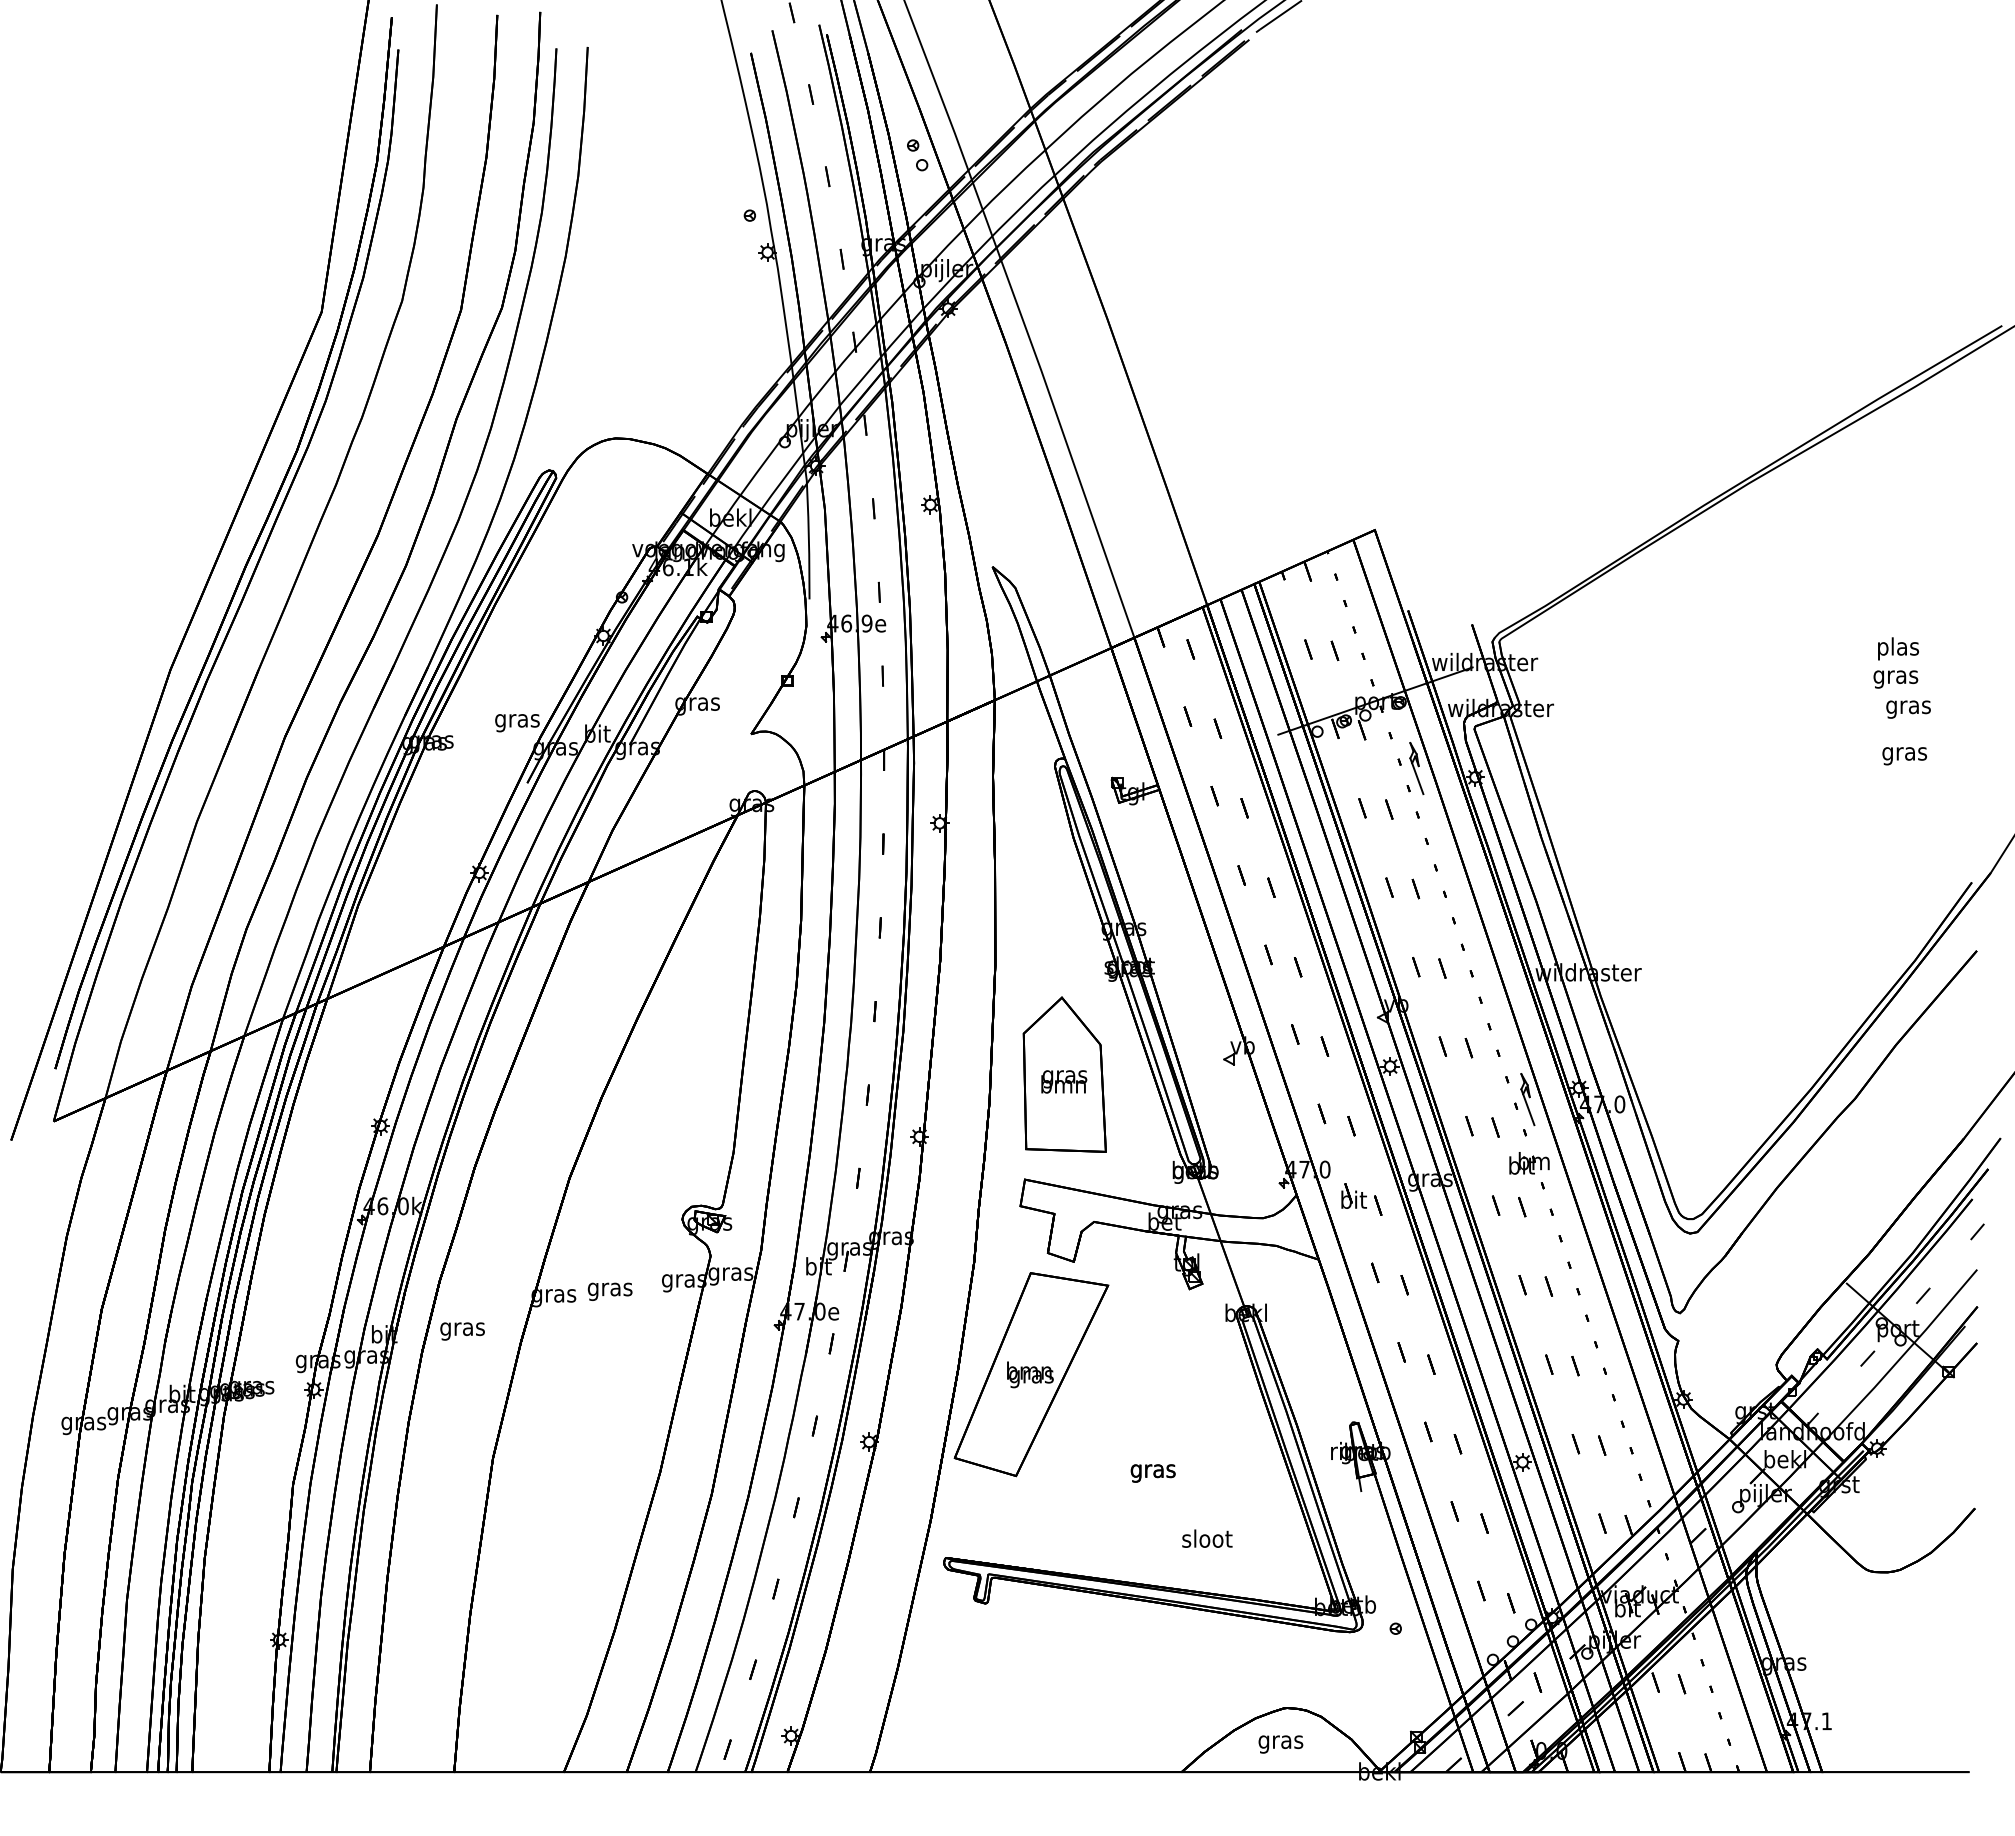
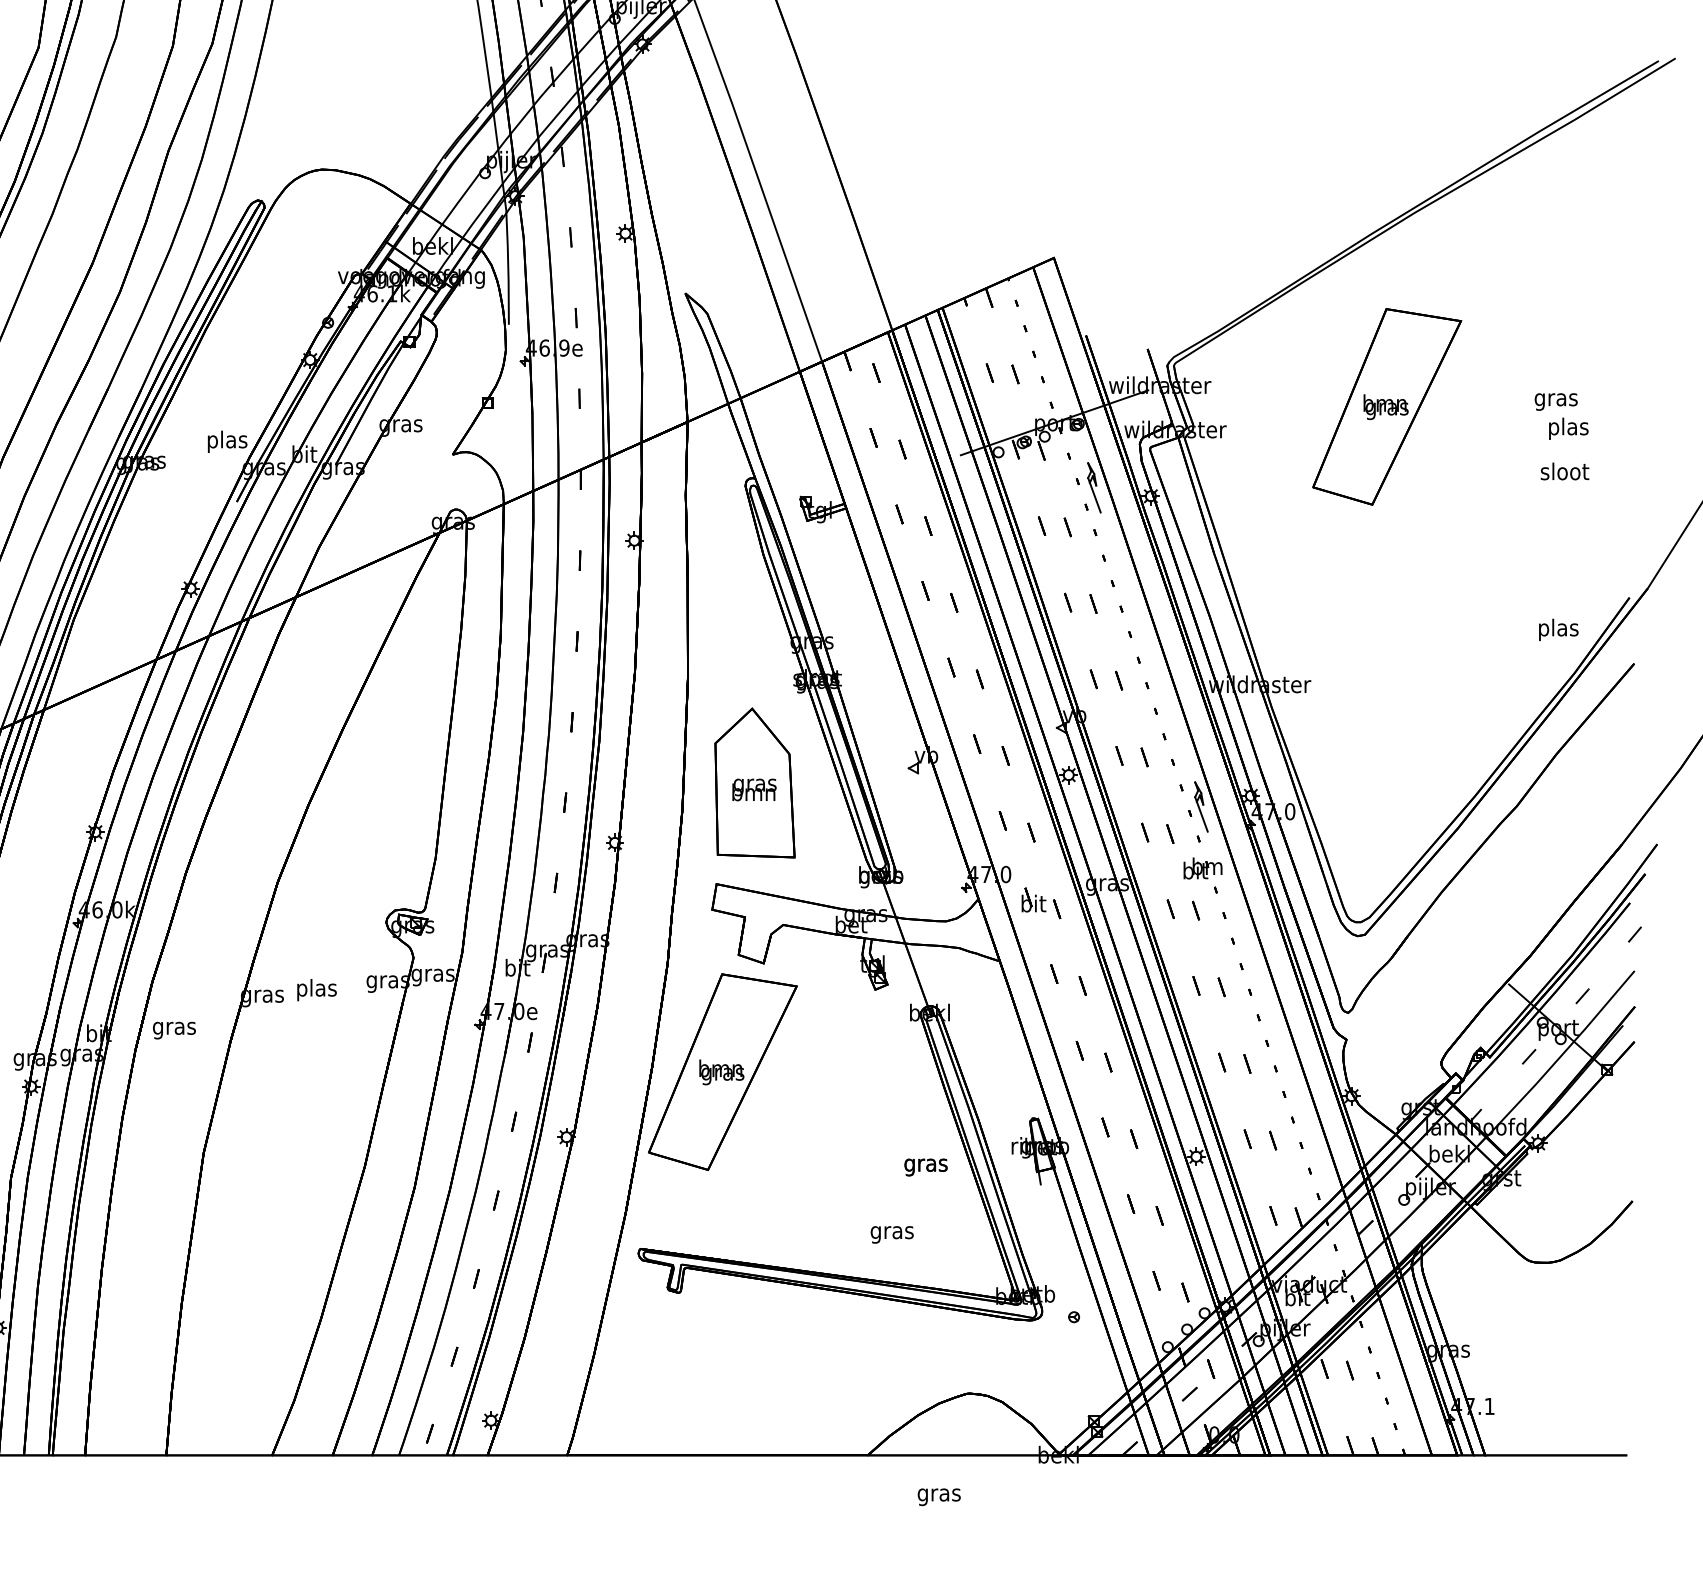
text: (1898, 648) -> (1558, 629), moved
part: (1720, 684) -> (1387, 406), added
text: (1908, 706) -> (1568, 428), gras -> plas
text: (517, 720) -> (227, 441), gras -> plas
text: (1904, 753) -> (1564, 473), gras -> sloot
text: (609, 1289) -> (316, 990), gras -> plas
text: (1152, 1473) -> (925, 1167), moved
text: (1207, 1540) -> (892, 1232), sloot -> gras
text: (1280, 1744) -> (938, 1497), moved

